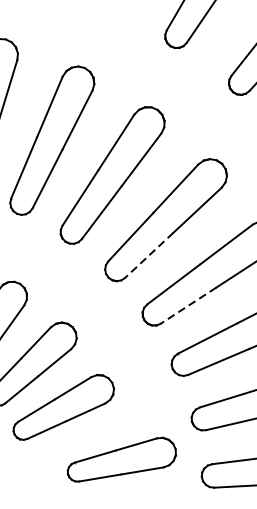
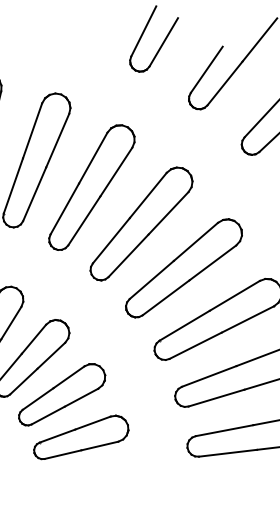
line: (149, 256) -> (128, 256), dashed -> solid
line: (187, 306) -> (165, 298), dashed -> solid
part: (122, 459) -> (81, 437), moved

